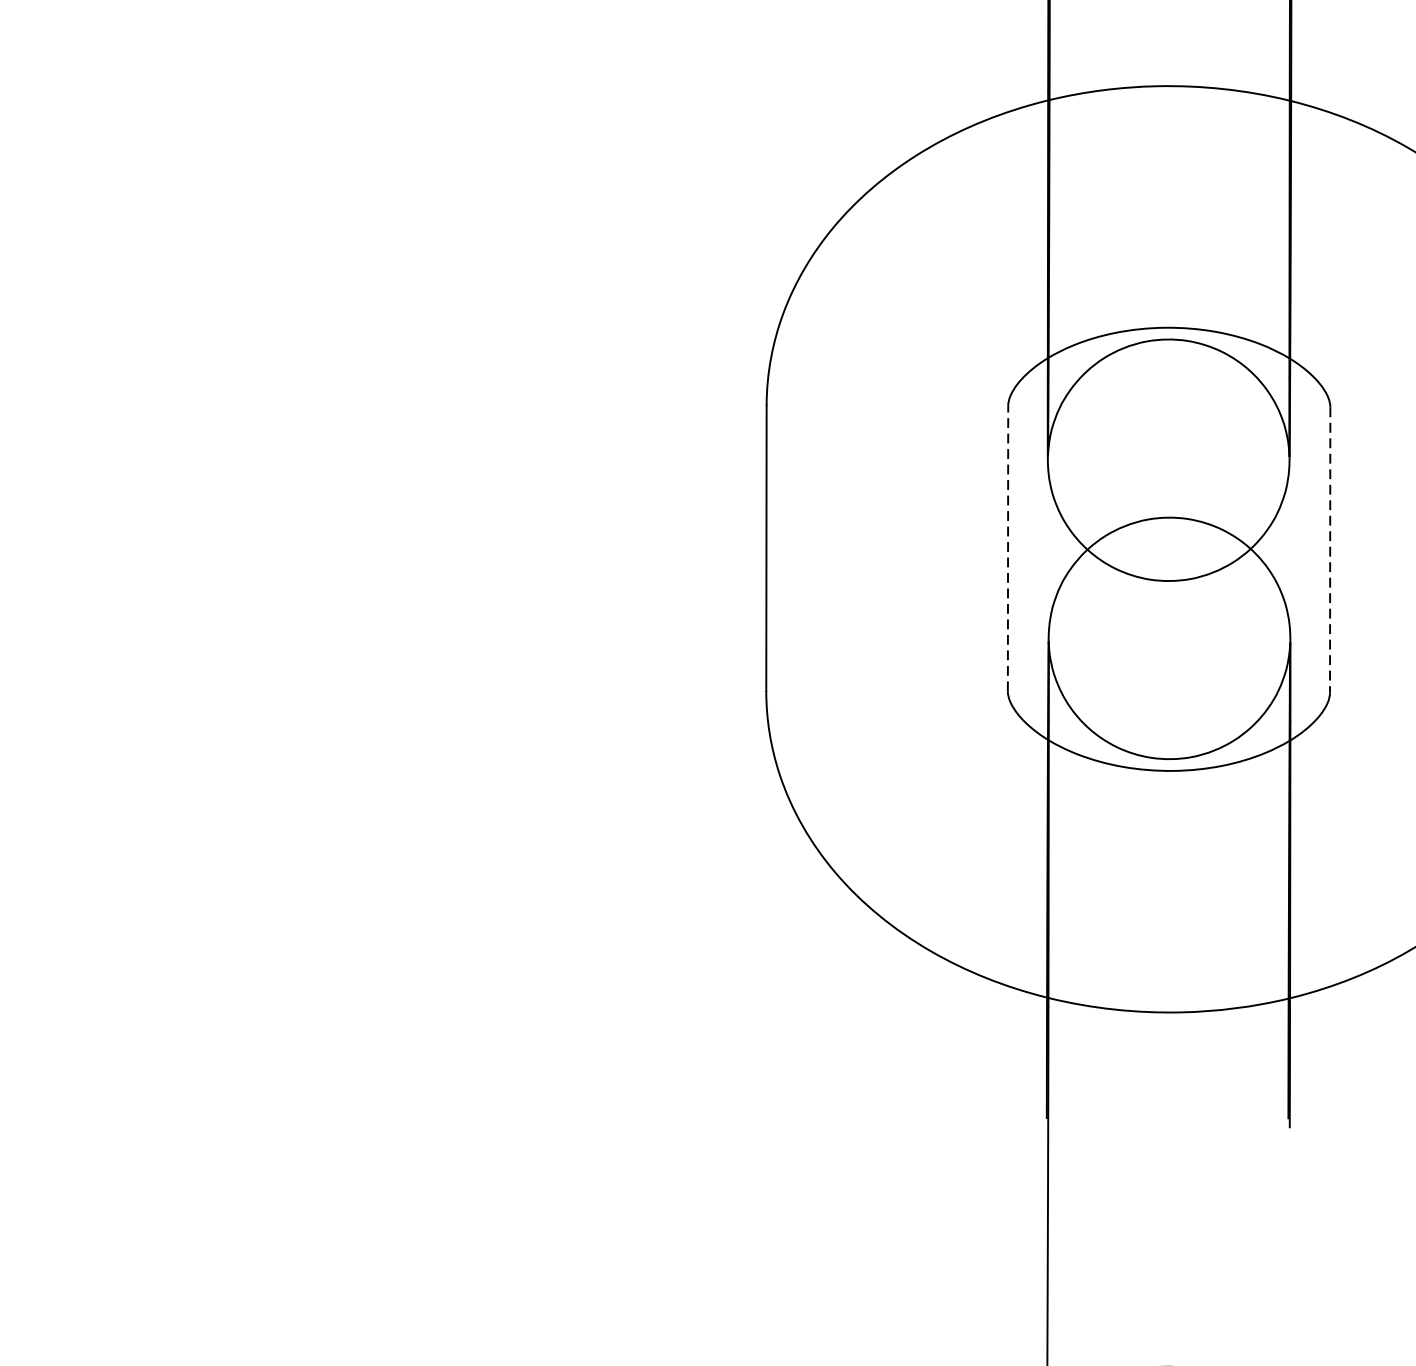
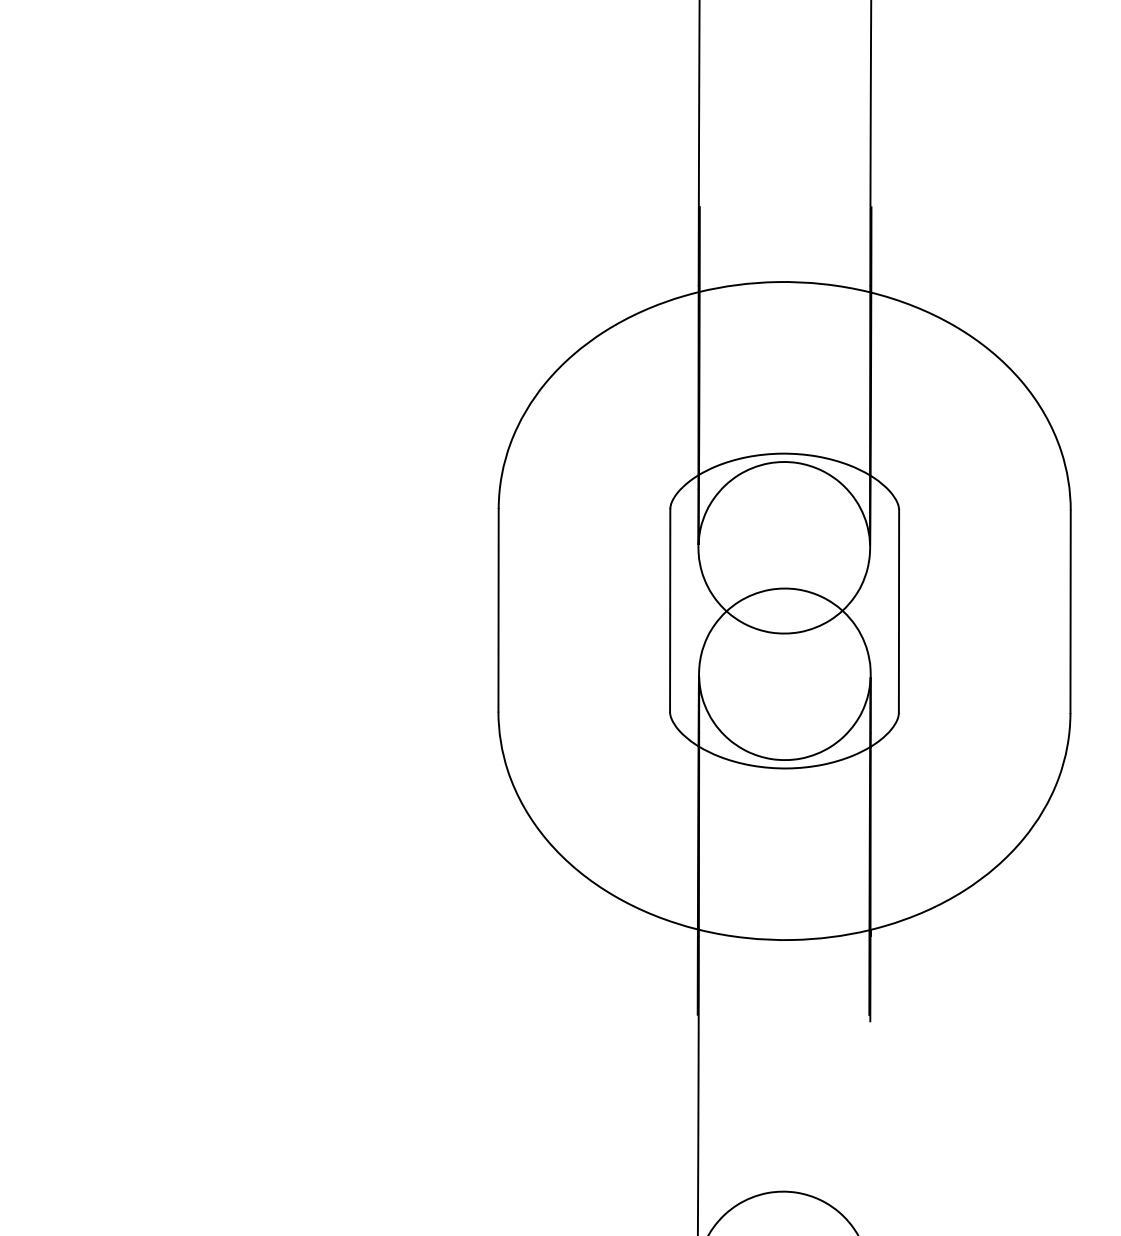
line: (1008, 548) -> (670, 610), dashed -> solid
line: (1330, 551) -> (899, 612), dashed -> solid

